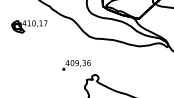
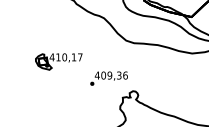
part: (29, 26) -> (58, 61), moved

